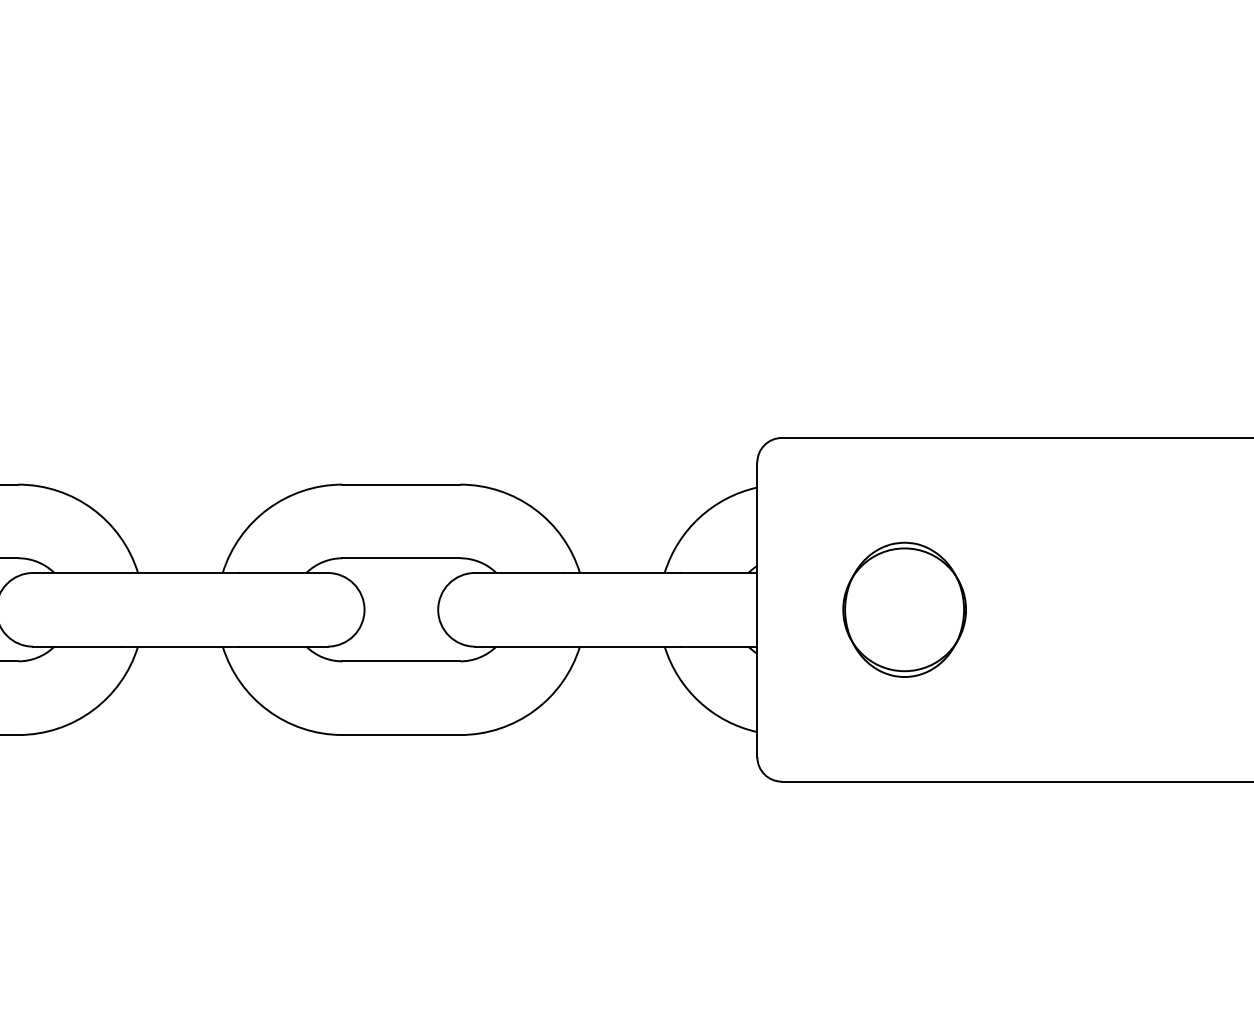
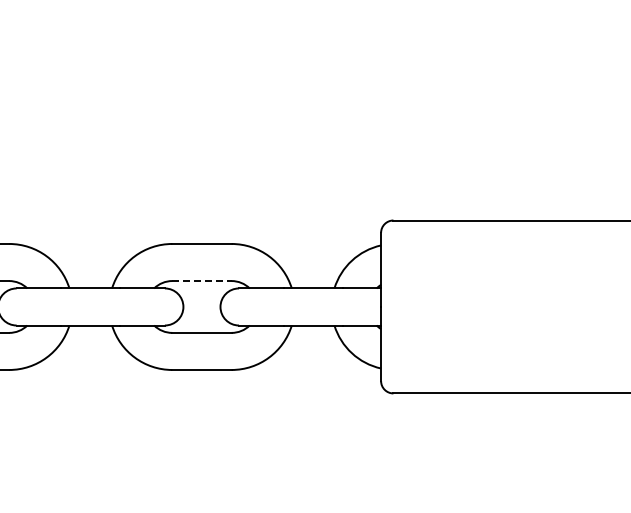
line: (400, 559) -> (201, 281), solid -> dashed
part: (903, 608) -> (454, 306), removed

